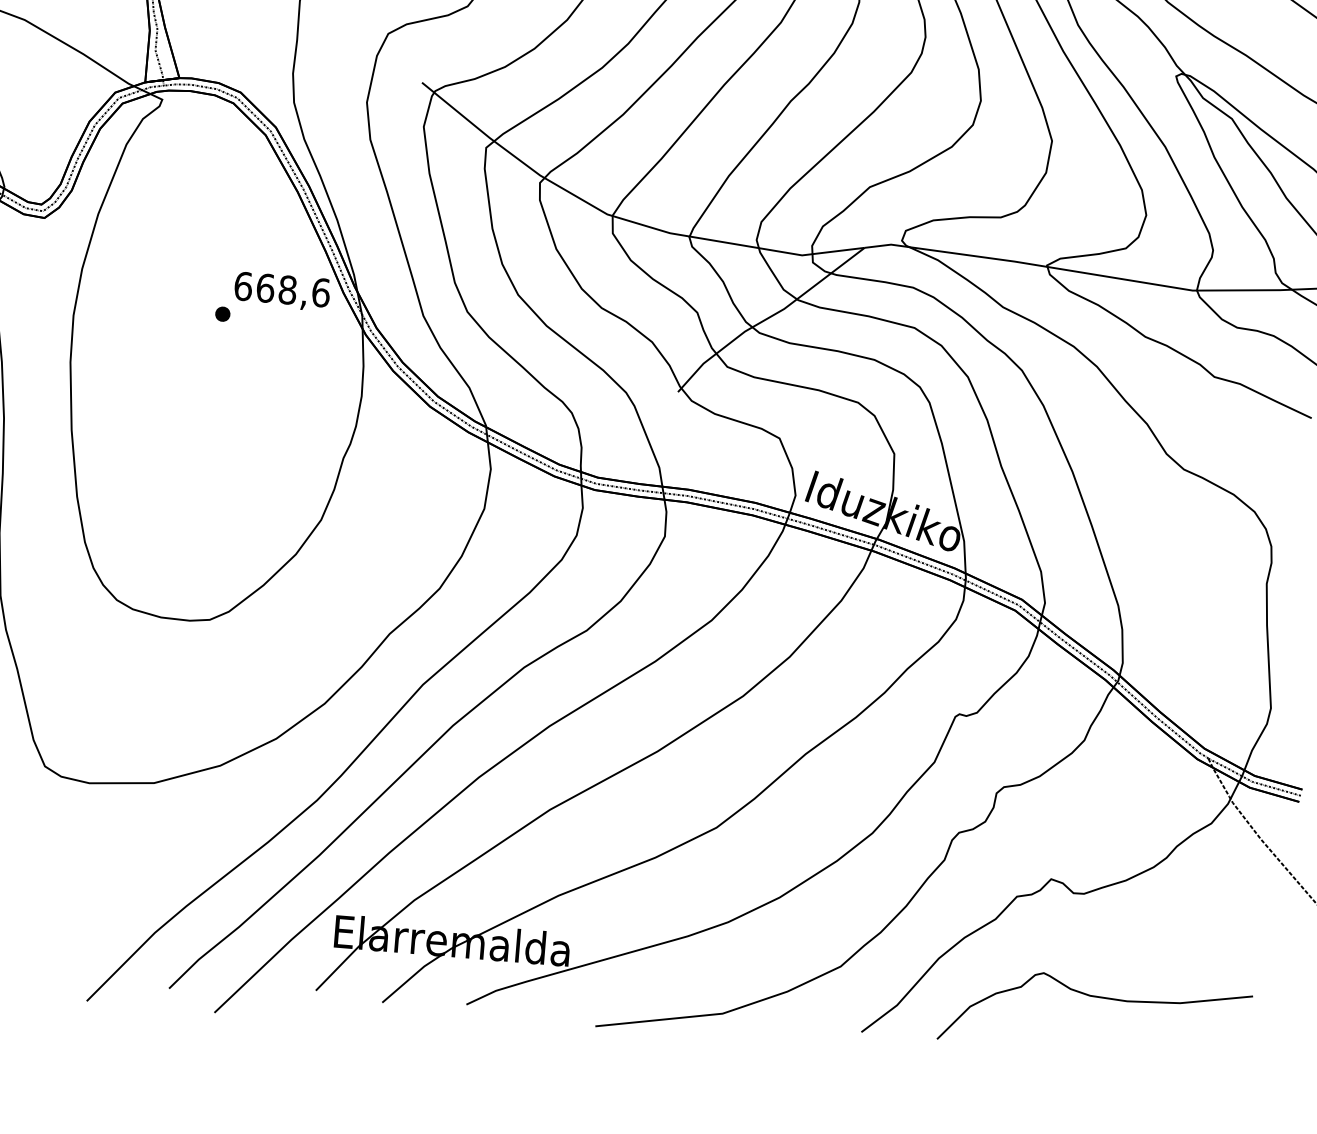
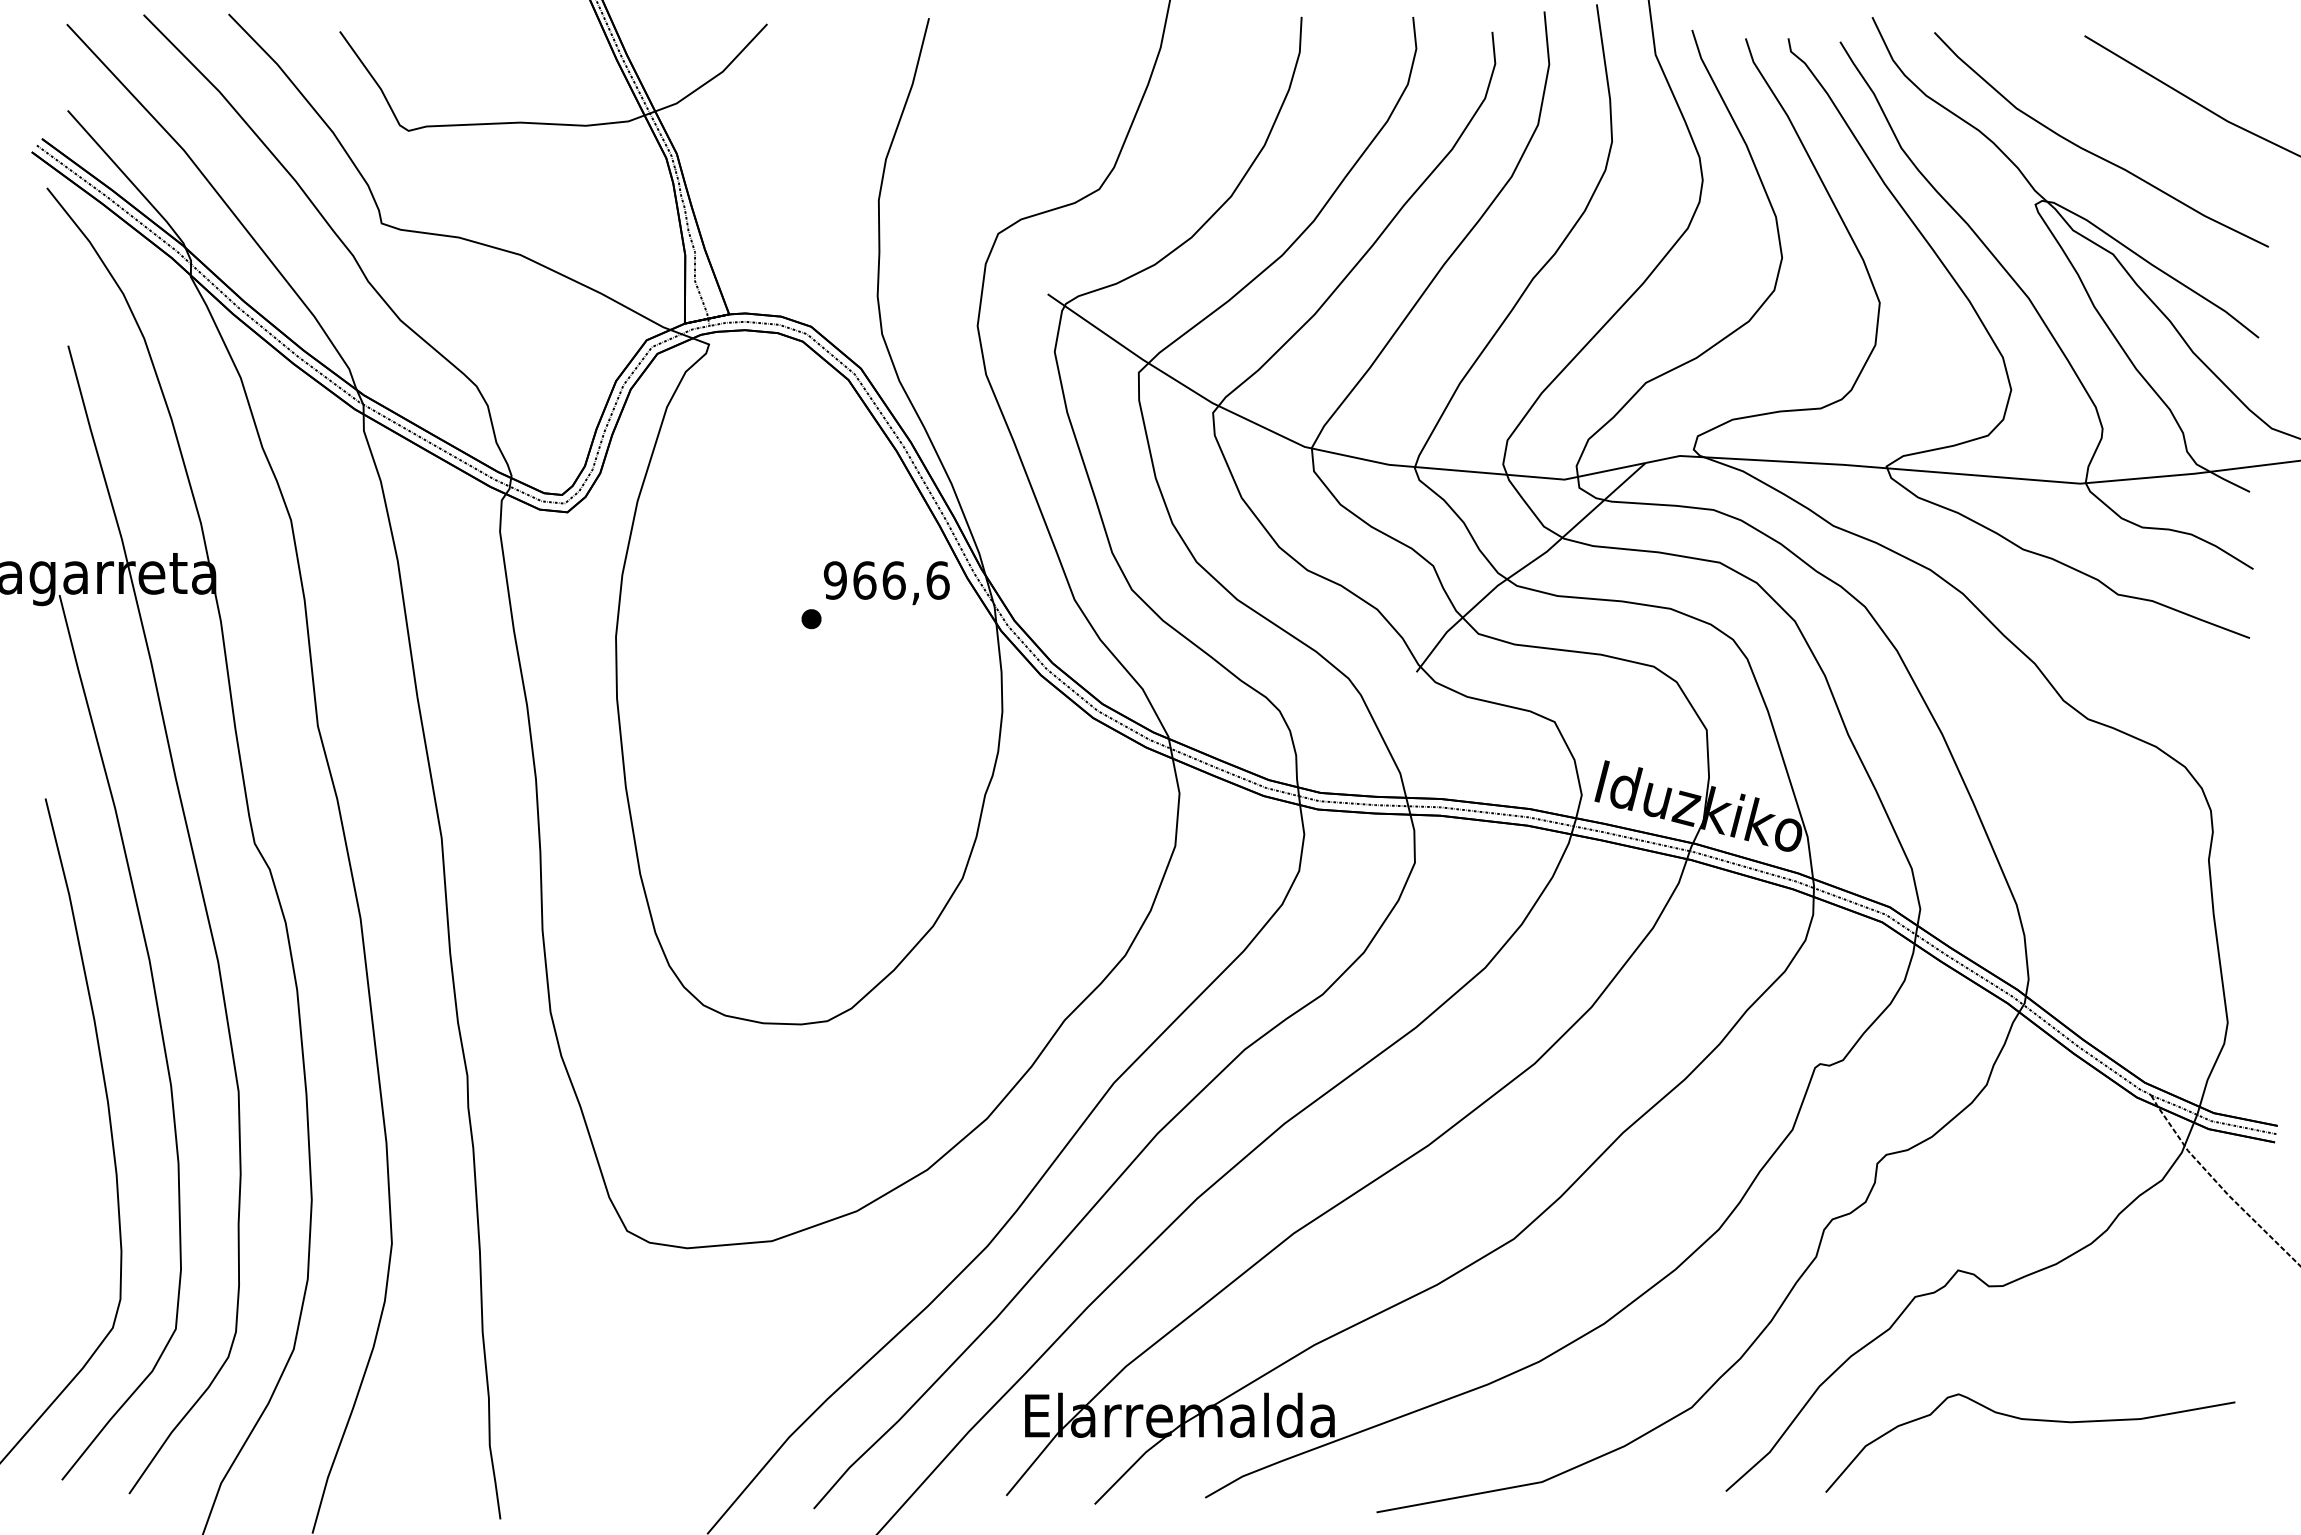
text: (265, 288) -> (864, 580), 668,6 -> 966,6

